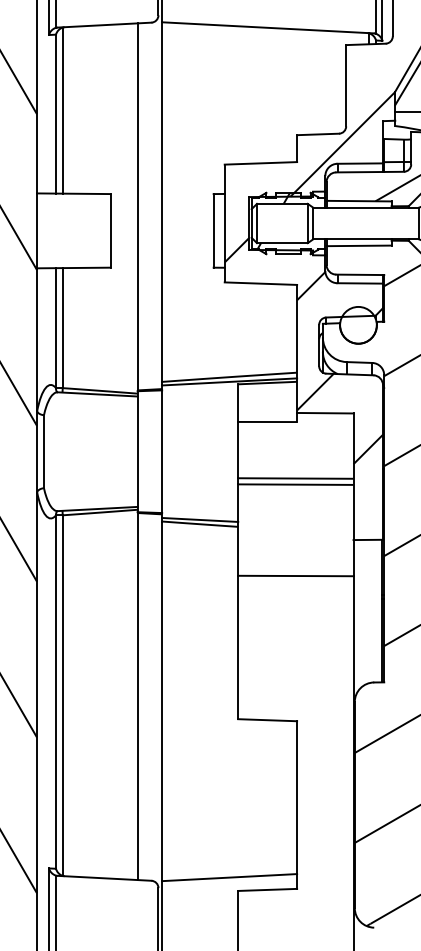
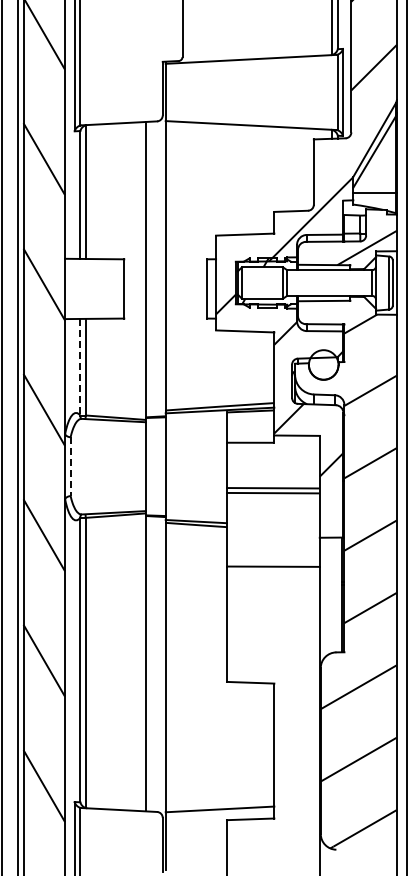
line: (56, 328) -> (80, 367), solid -> dashed
line: (43, 452) -> (70, 467), solid -> dashed

